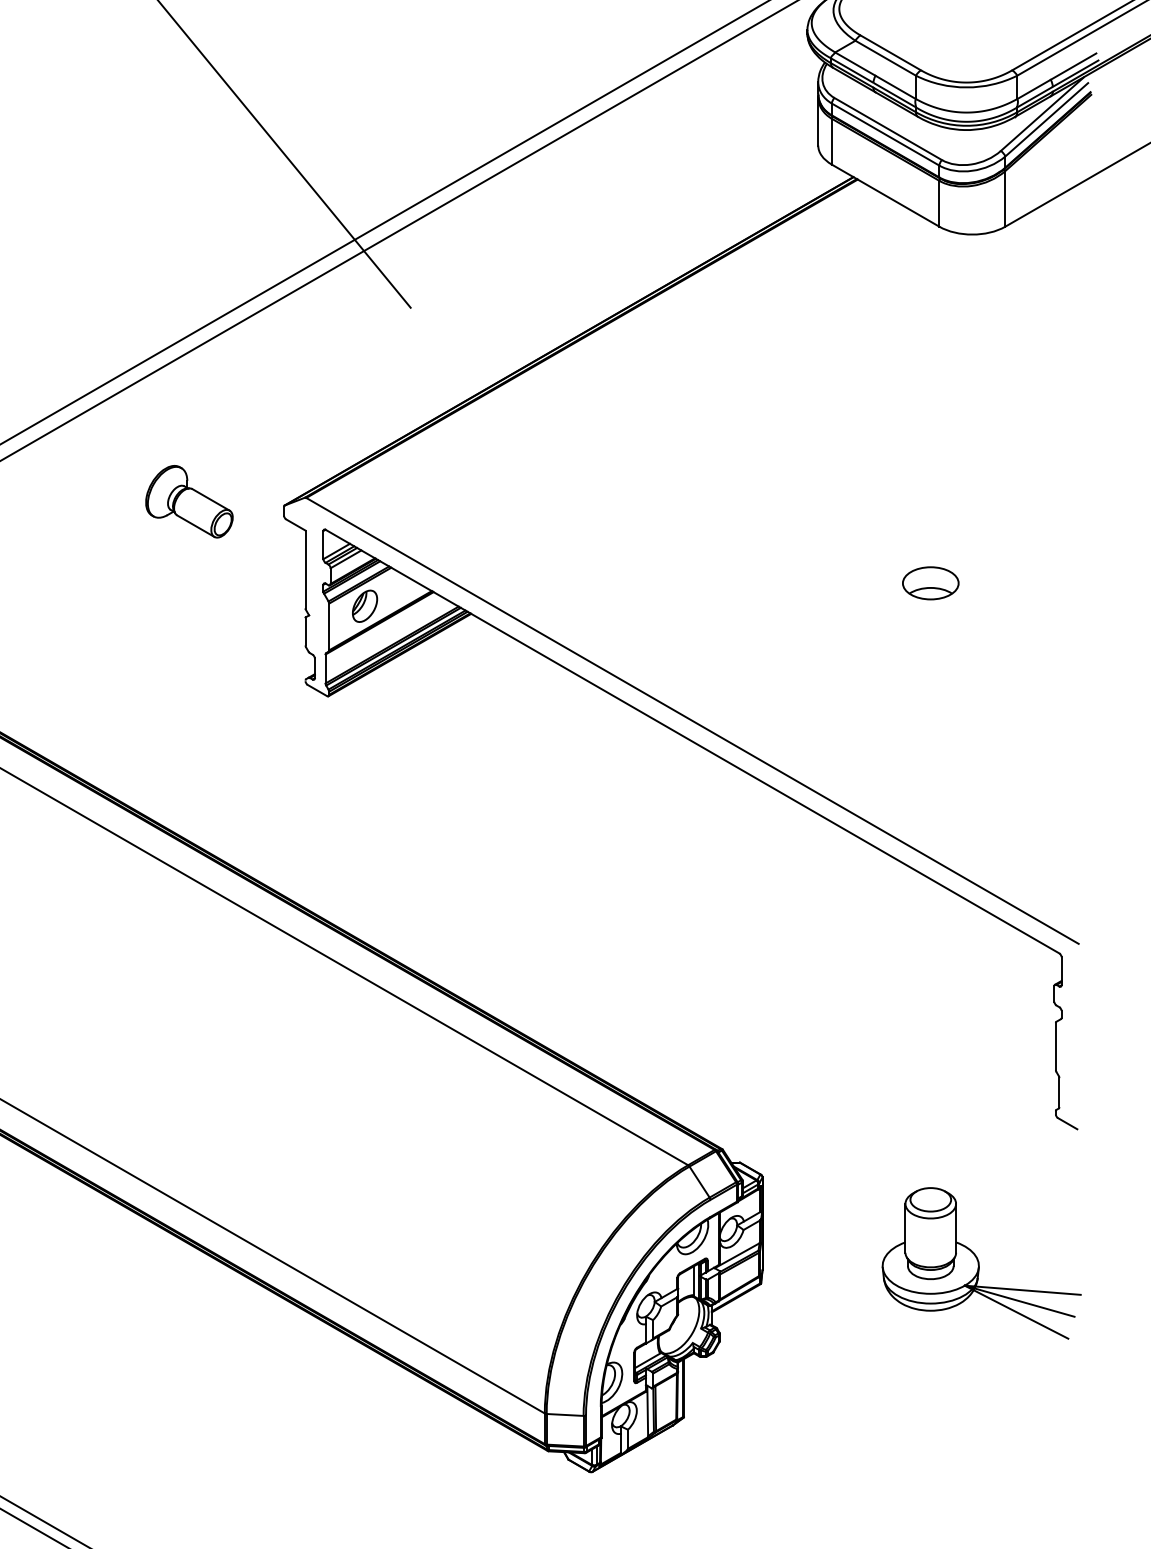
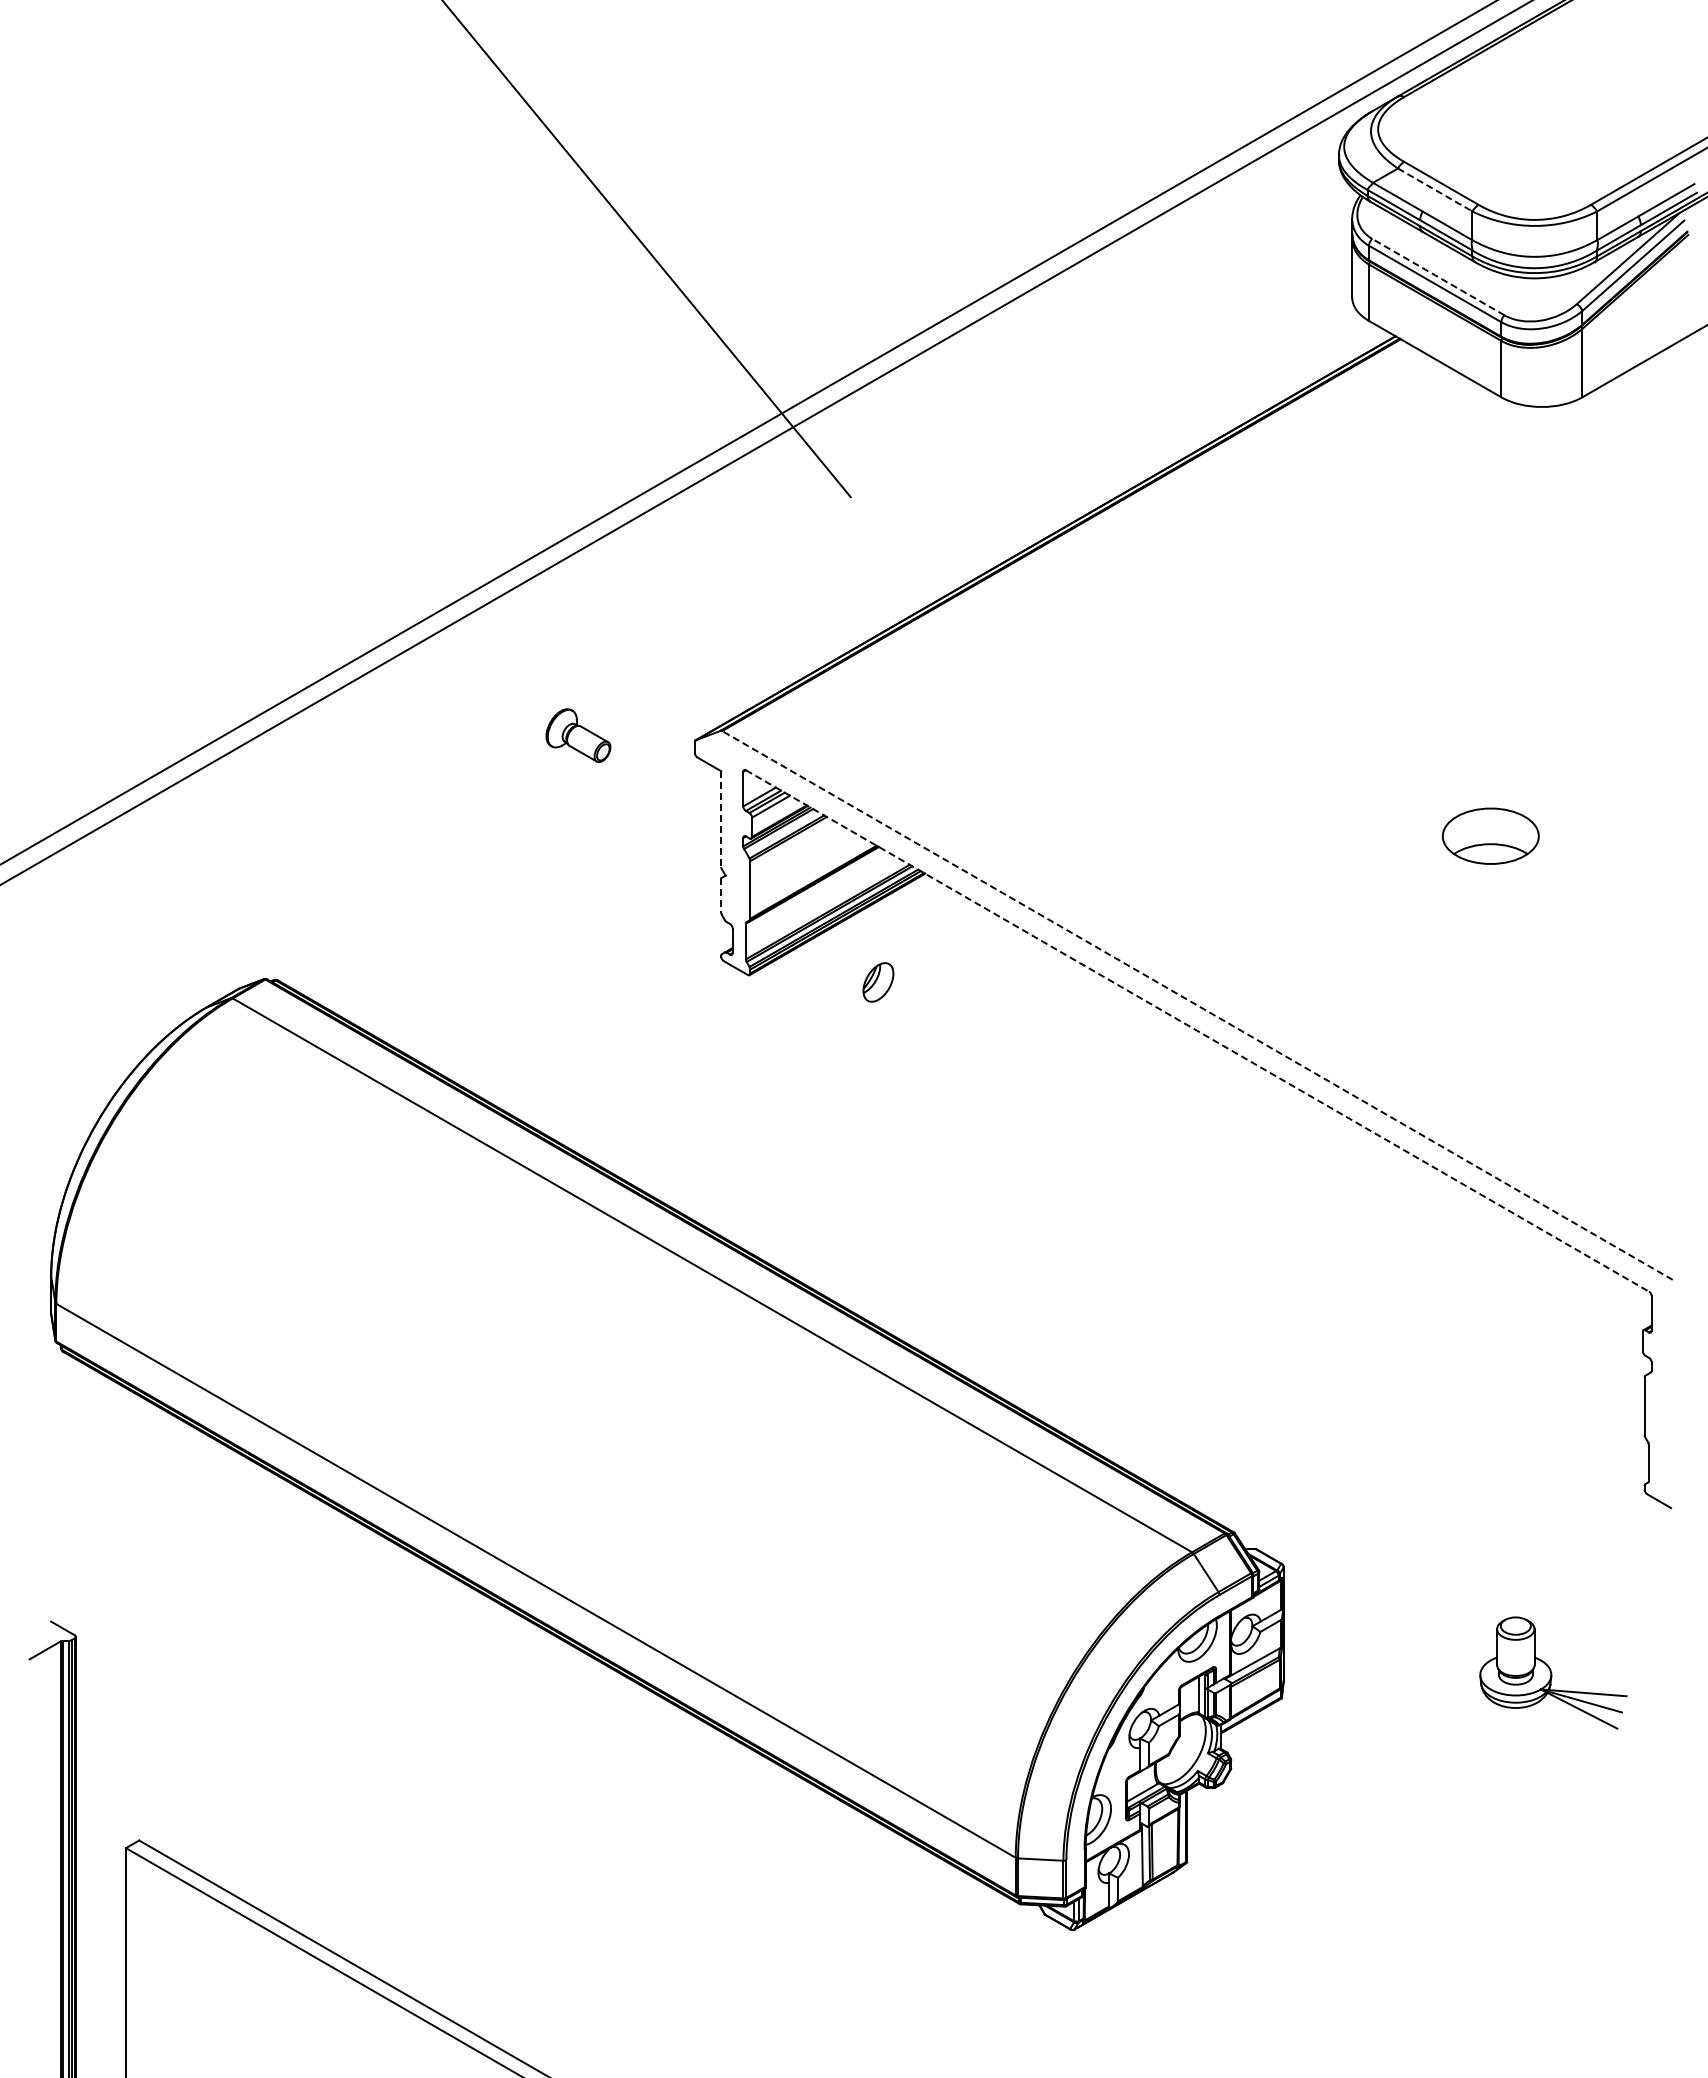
line: (885, 57) -> (1435, 189), solid -> dashed
line: (887, 128) -> (1437, 276), solid -> dashed
part: (189, 501) -> (578, 735), size x0.6
line: (305, 570) -> (721, 820), solid -> dashed
part: (930, 582) -> (1490, 835), size x1.4
part: (365, 606) -> (878, 982), moved
line: (305, 631) -> (721, 895), solid -> dashed
line: (692, 720) -> (1197, 1005), solid -> dashed
line: (692, 742) -> (1197, 1031), solid -> dashed
part: (981, 1262) -> (1553, 1672), size x0.6

